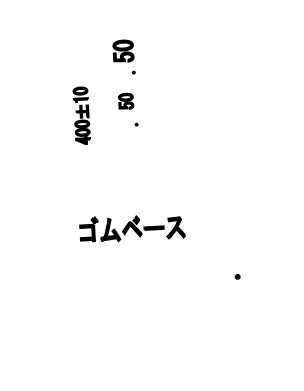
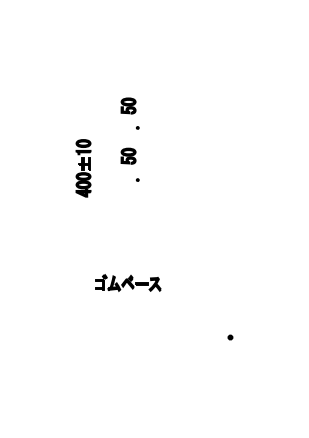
part: (123, 50) -> (128, 105), size x0.71
part: (132, 227) -> (128, 282), size x0.62

